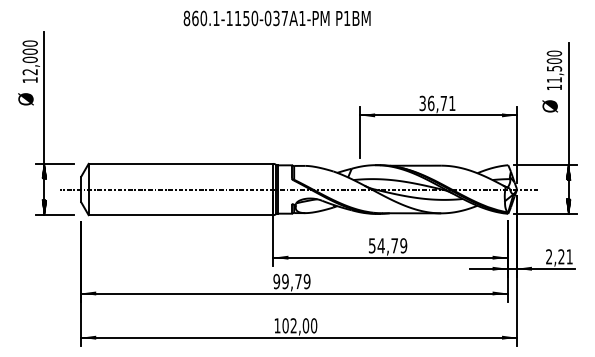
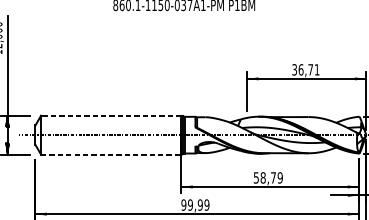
line: (180, 163) -> (110, 115), solid -> dashed
line: (181, 215) -> (111, 154), solid -> dashed
text: (380, 245) -> (262, 177), 54,79 -> 58,79
text: (298, 281) -> (200, 205), 99,79 -> 99,99

